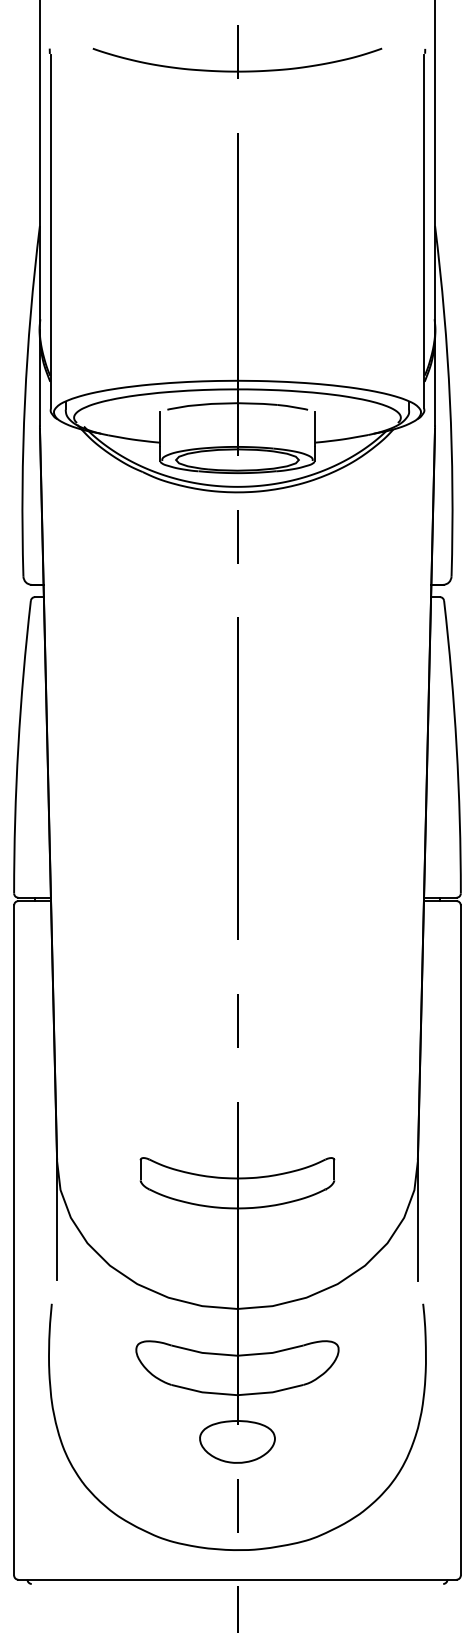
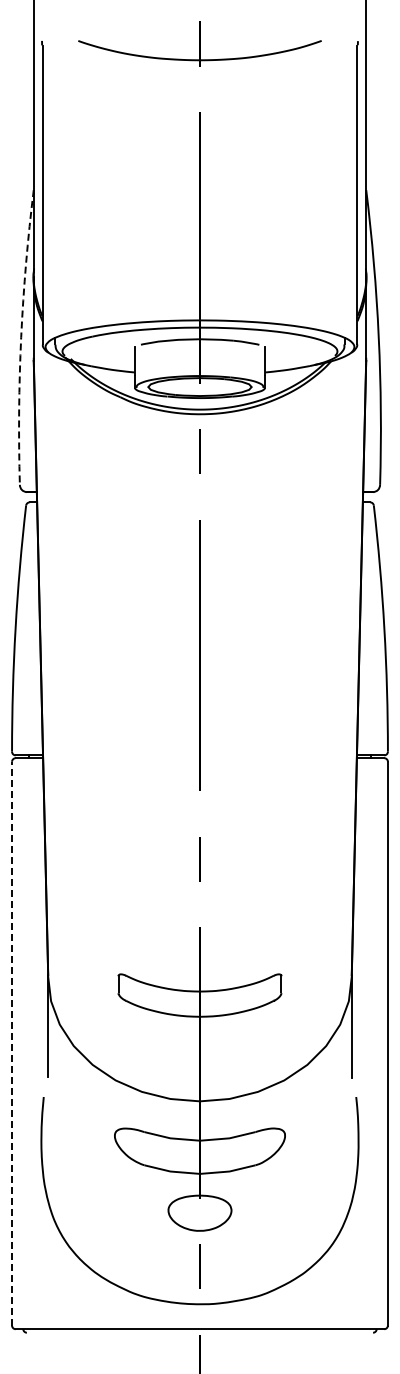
arc: (25, 401) -> (21, 337), solid -> dashed
line: (14, 1240) -> (12, 1043), solid -> dashed

